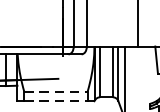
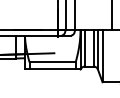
line: (57, 91) -> (53, 62), dashed -> solid
line: (57, 101) -> (53, 69), dashed -> solid

